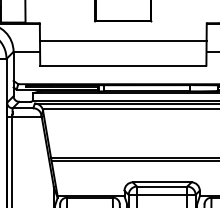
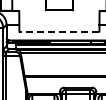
line: (123, 40) -> (59, 19), removed
line: (123, 65) -> (59, 31), solid -> dashed

